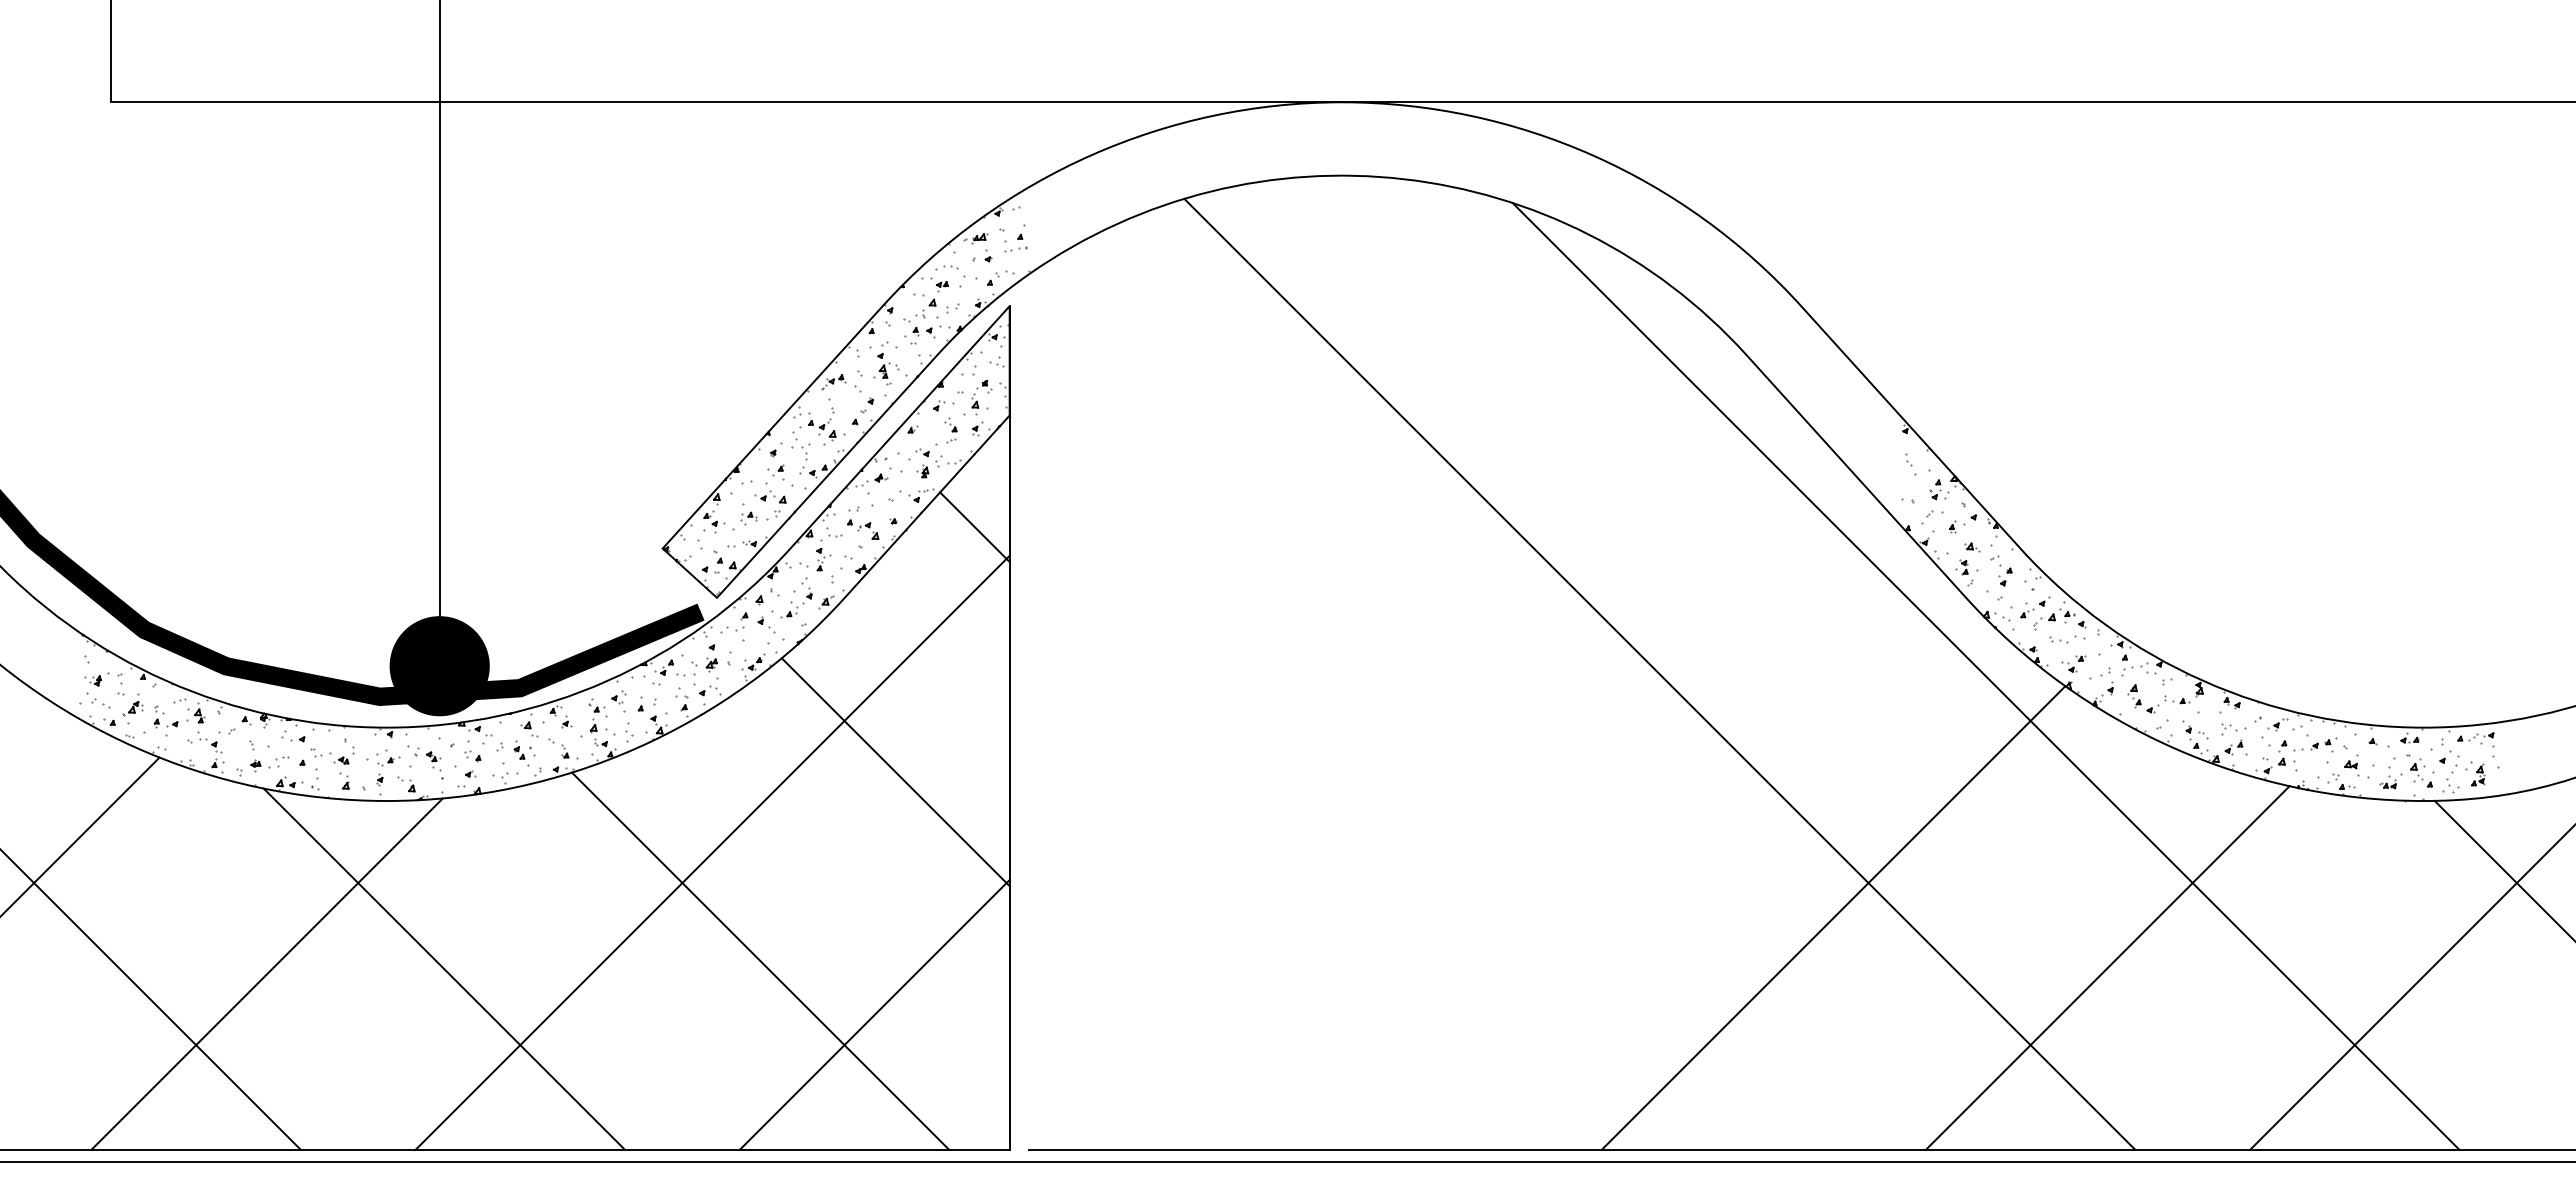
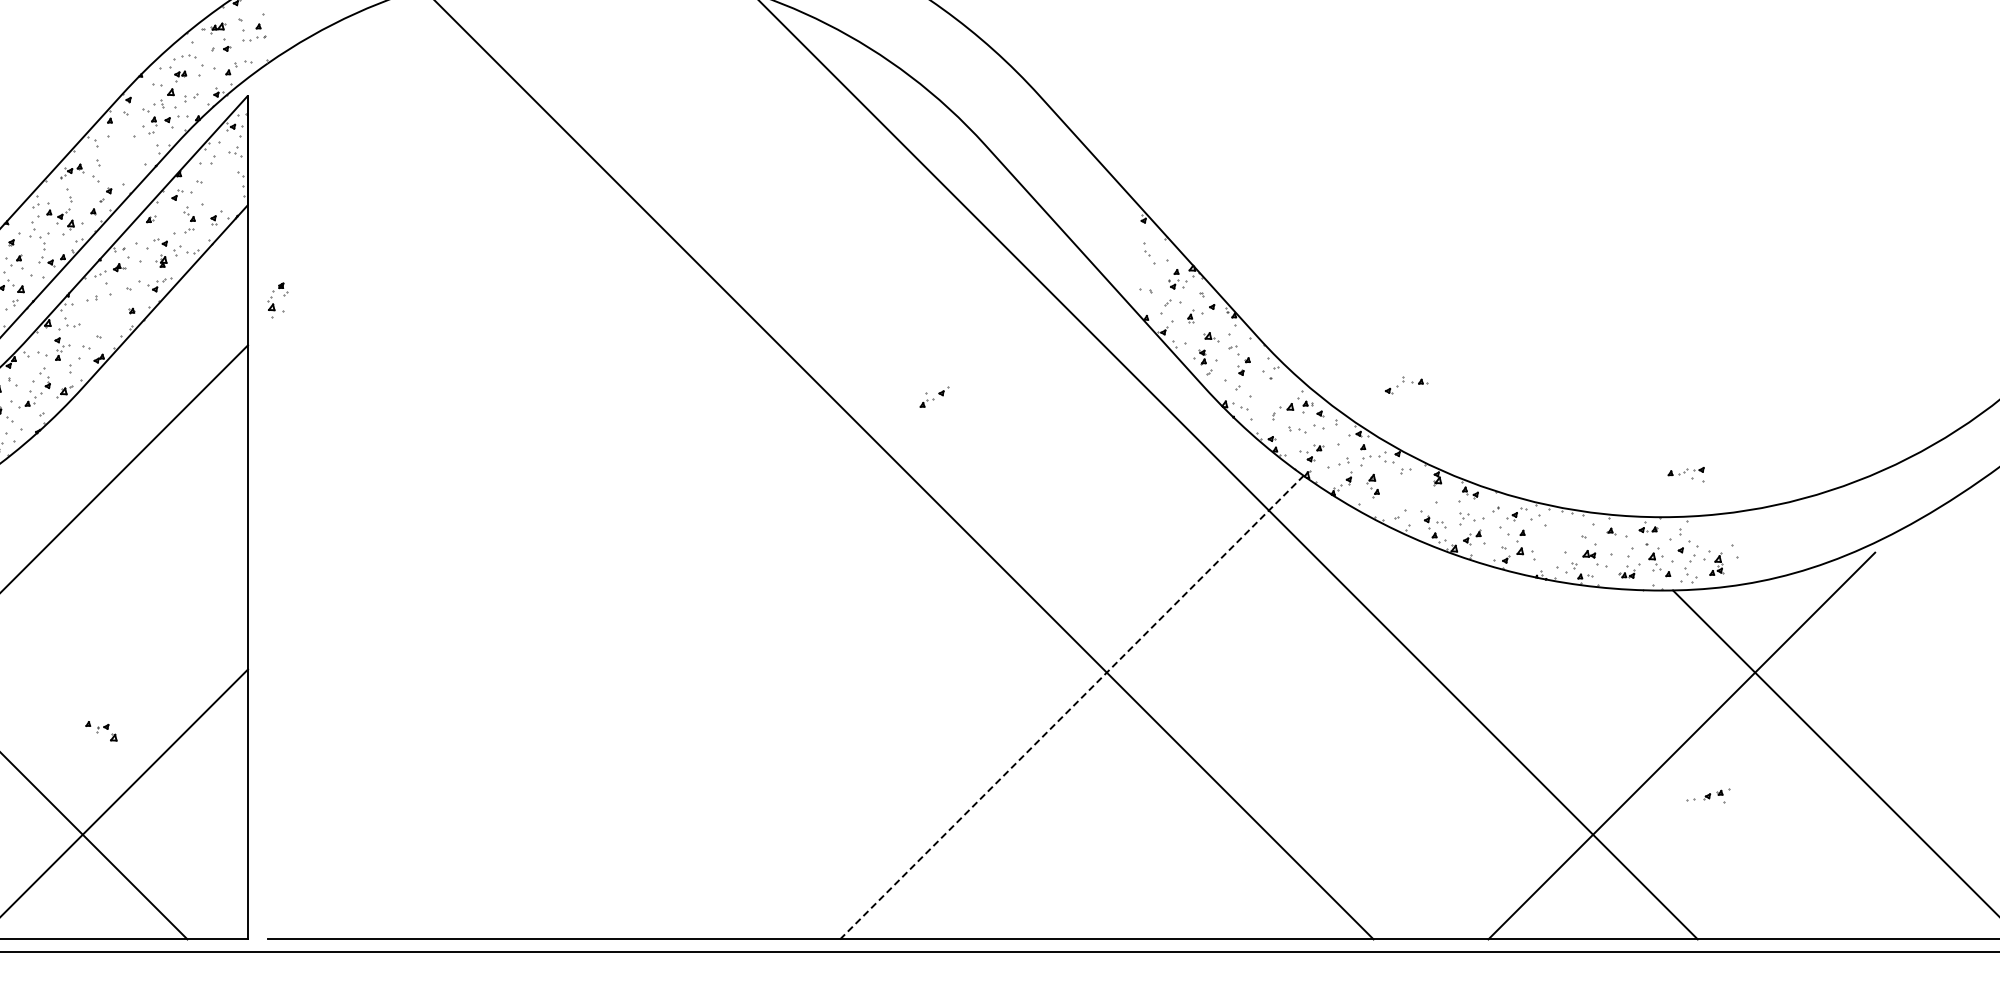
part: (886, 363) -> (124, 153), removed
part: (981, 397) -> (277, 300), moved
line: (974, 527) -> (212, 317), removed
part: (863, 529) -> (101, 731), moved
part: (2035, 607) -> (934, 397), moved
part: (2168, 704) -> (1406, 385), moved
part: (2475, 739) -> (1685, 474), moved
part: (2315, 744) -> (1707, 795), moved
line: (895, 772) -> (133, 562), removed
line: (1833, 918) -> (1071, 708), solid -> dashed
line: (2107, 967) -> (1345, 757), removed

